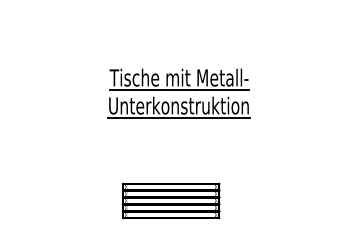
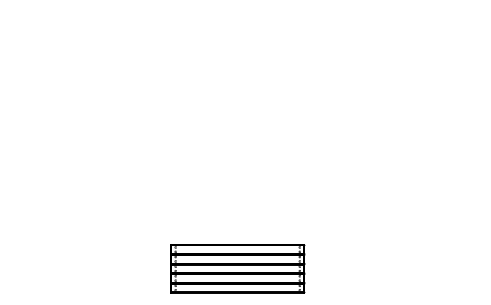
part: (178, 93) -> (247, 120), removed

